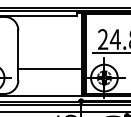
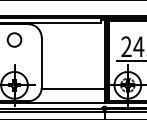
line: (50, 68) -> (73, 88), moved

